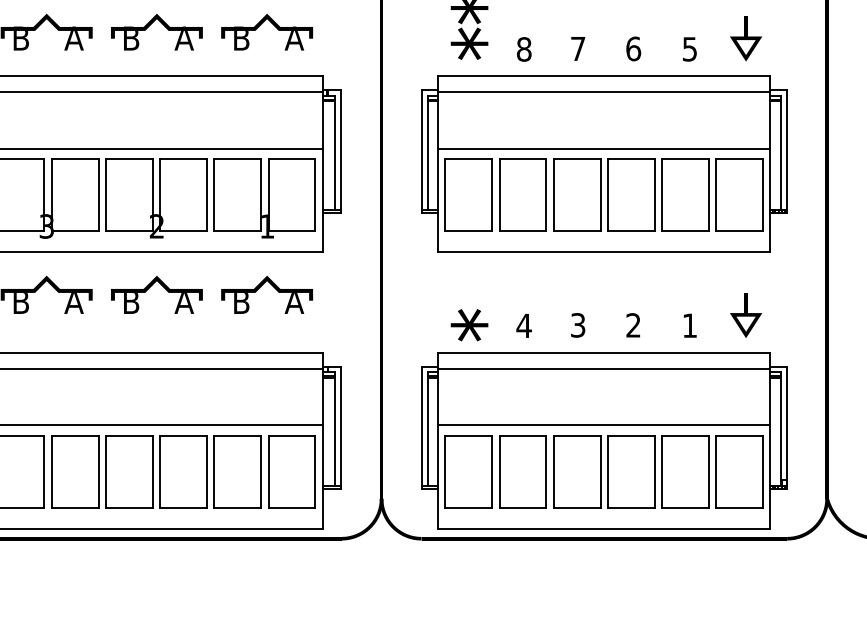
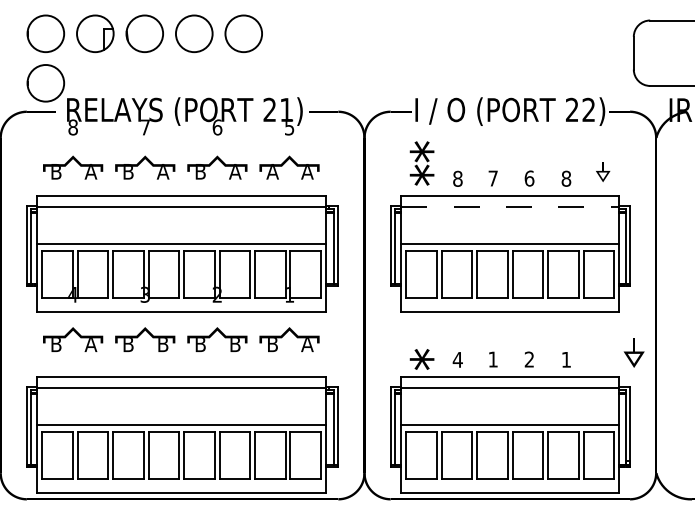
text: (241, 38) -> (272, 171), B -> A
part: (745, 38) -> (602, 171), size x0.7
text: (690, 48) -> (566, 178), 5 -> 8
line: (604, 91) -> (510, 206), solid -> dashed
text: (73, 303) -> (162, 345), A -> B
text: (184, 303) -> (235, 345), A -> B
part: (745, 314) -> (633, 352), moved
text: (577, 325) -> (492, 359), 3 -> 1

